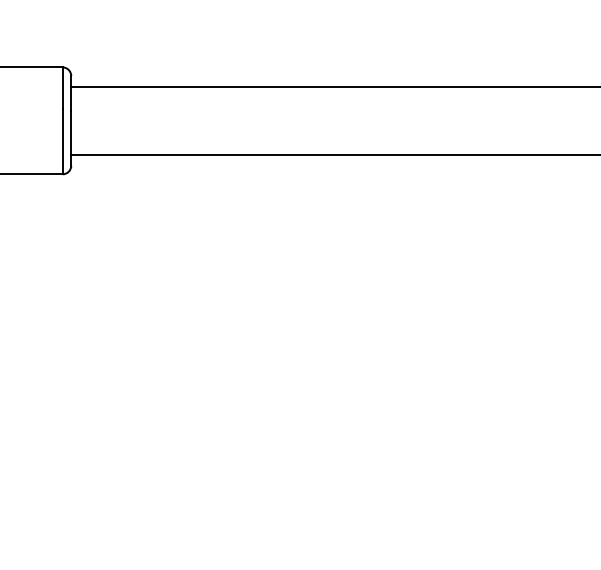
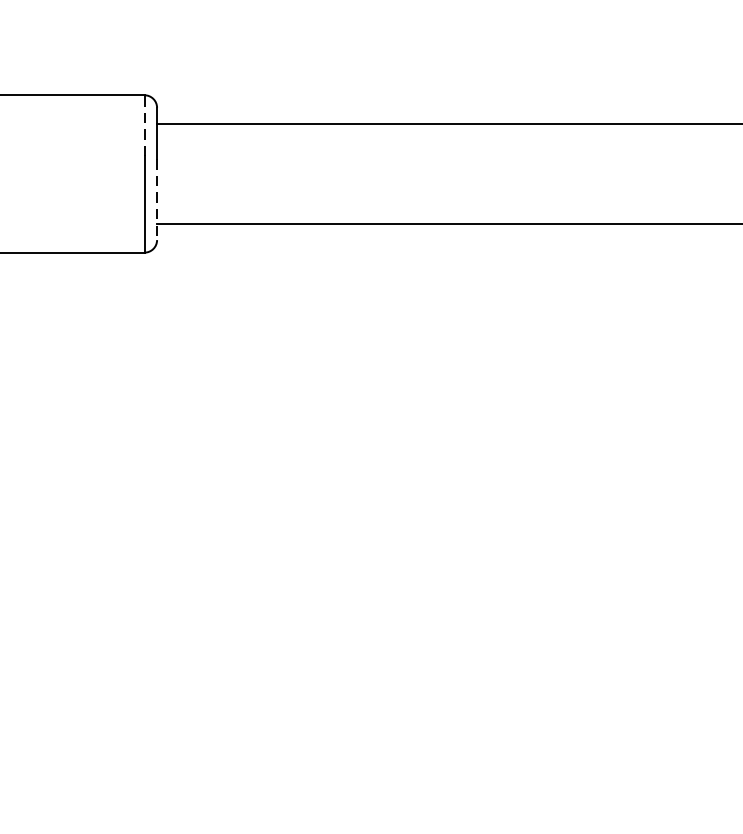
line: (62, 88) -> (144, 126), solid -> dashed
line: (71, 138) -> (157, 199), solid -> dashed

